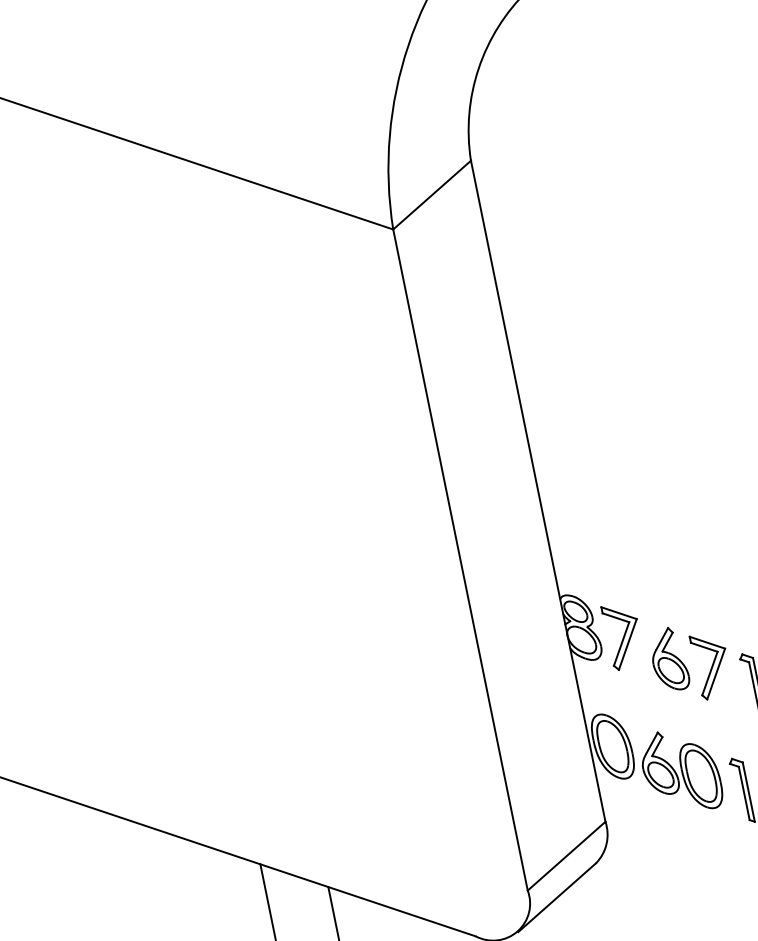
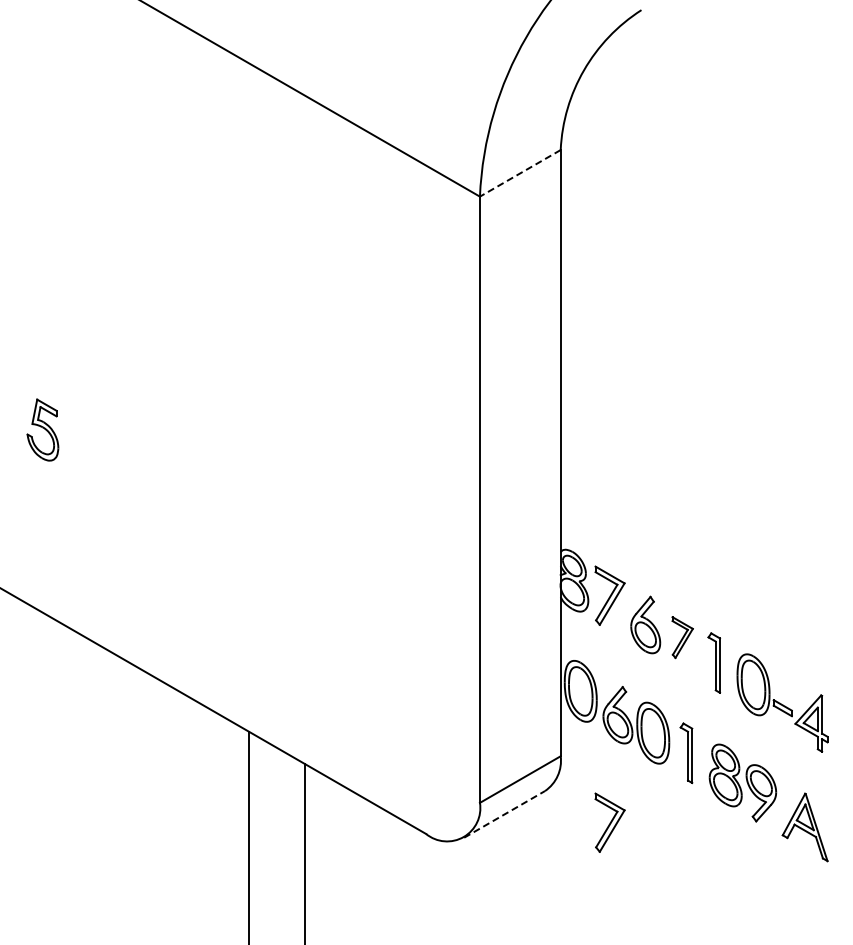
line: (432, 195) -> (520, 173), solid -> dashed
part: (711, 665) -> (682, 637), size x0.7
part: (673, 883) -> (609, 822), added
line: (557, 897) -> (504, 814), solid -> dashed

